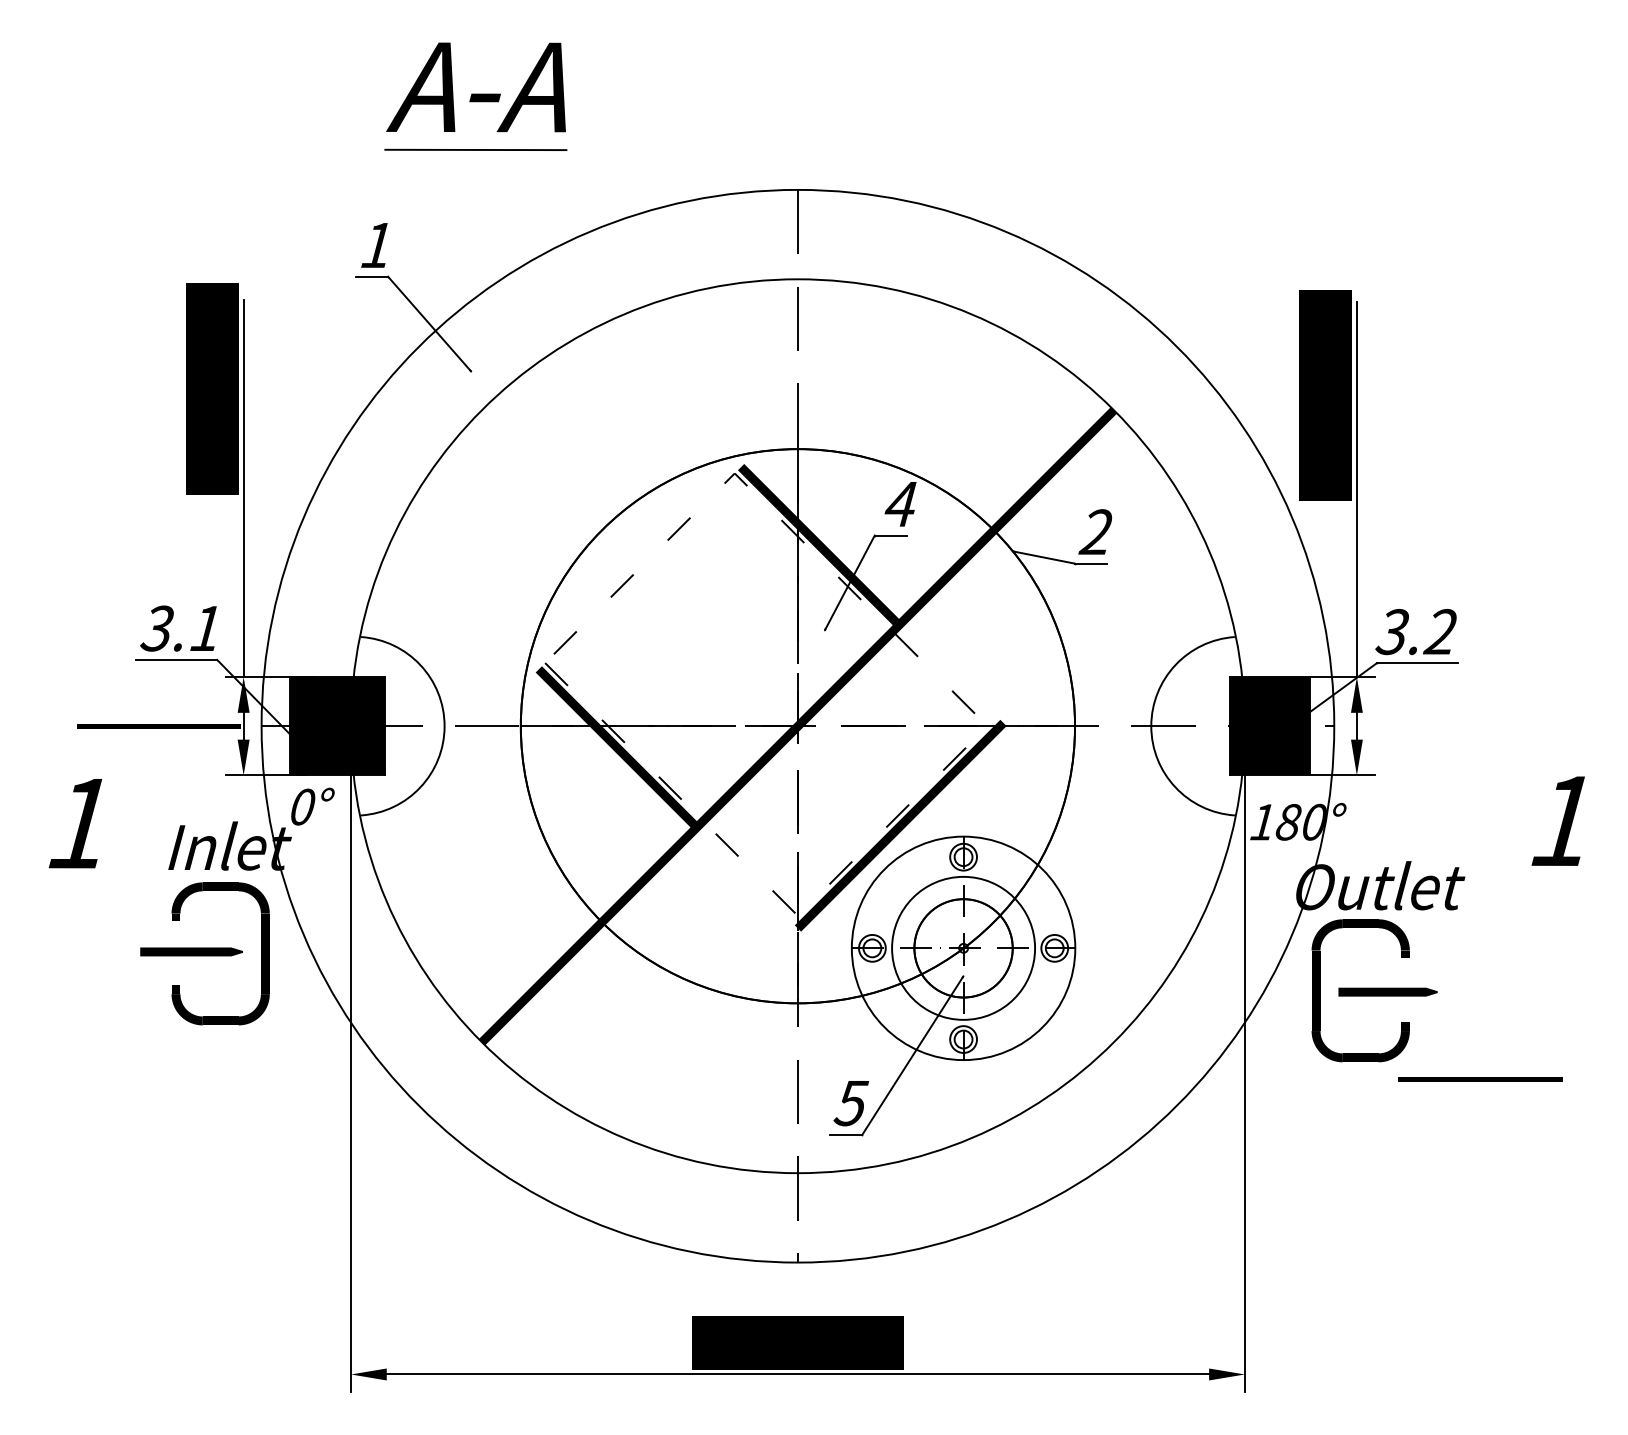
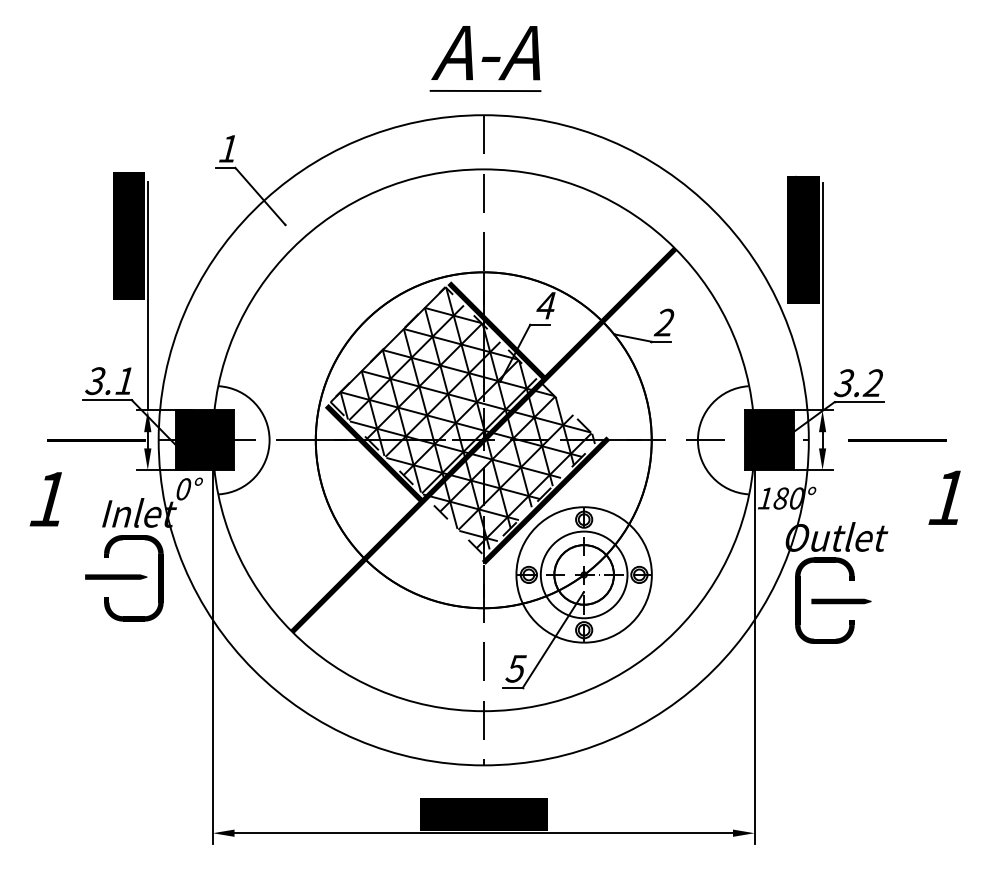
part: (475, 96) -> (485, 58), moved
hatch: (762, 690) -> (462, 418), added
line: (1480, 1079) -> (897, 440), moved

